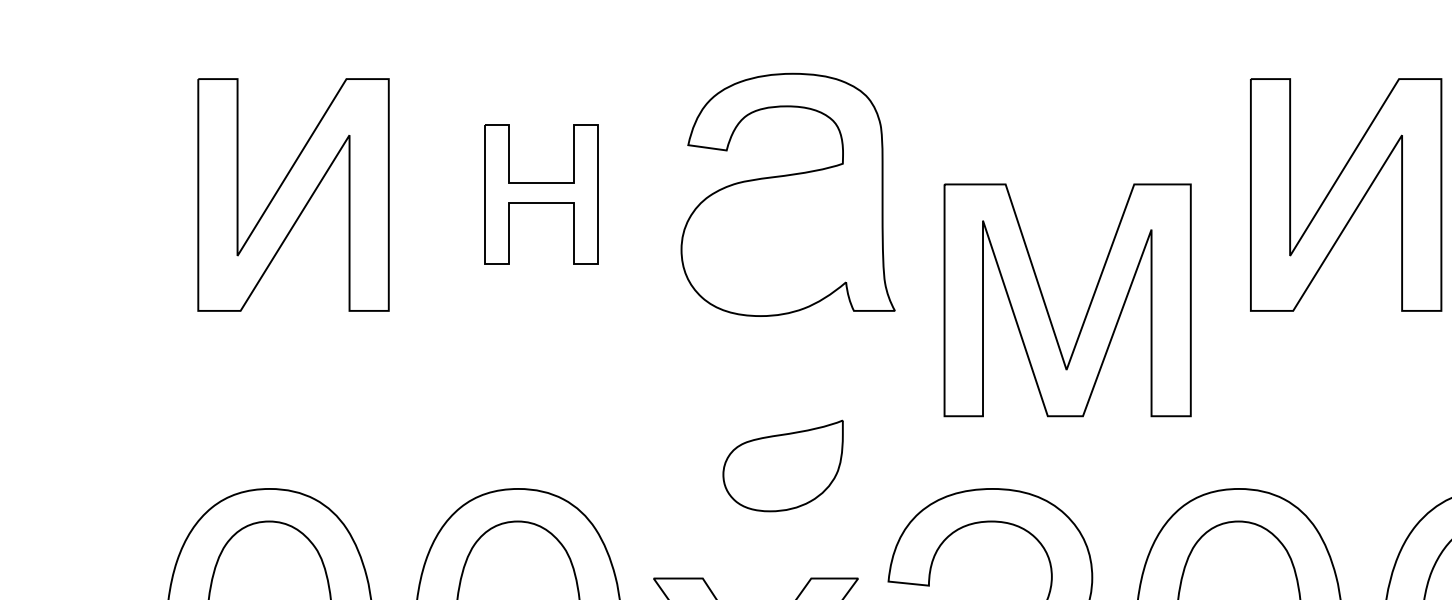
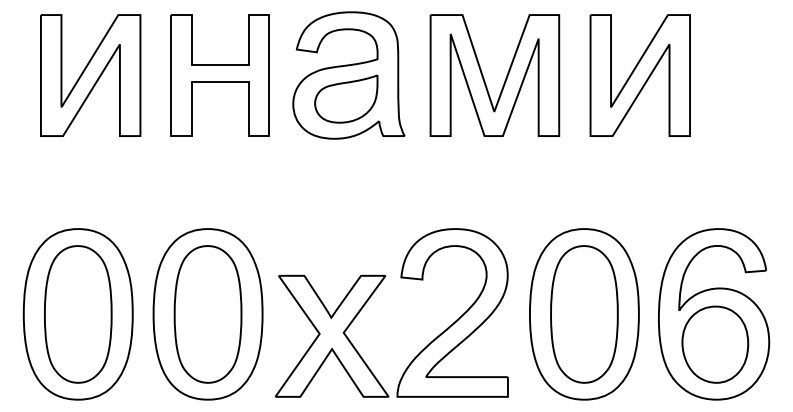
part: (540, 194) -> (219, 75), size x1.67
part: (1047, 305) -> (484, 78), moved
part: (783, 464) -> (346, 98), moved

